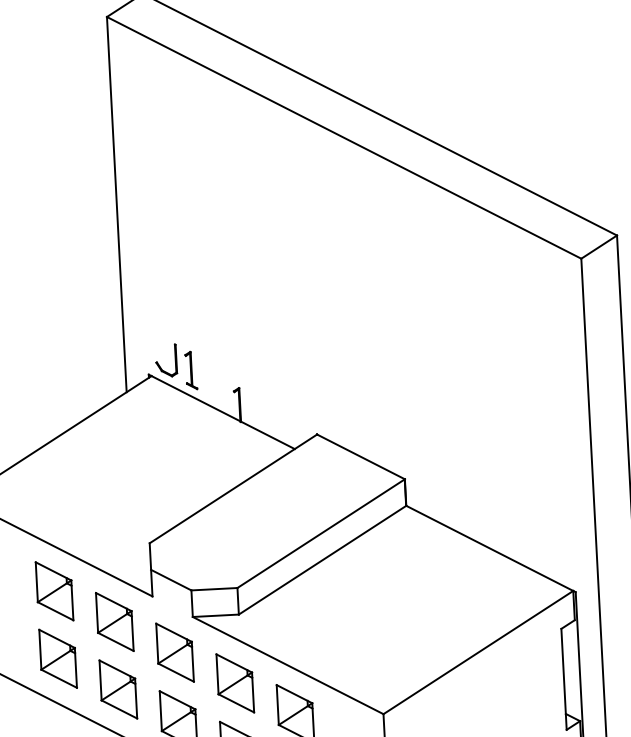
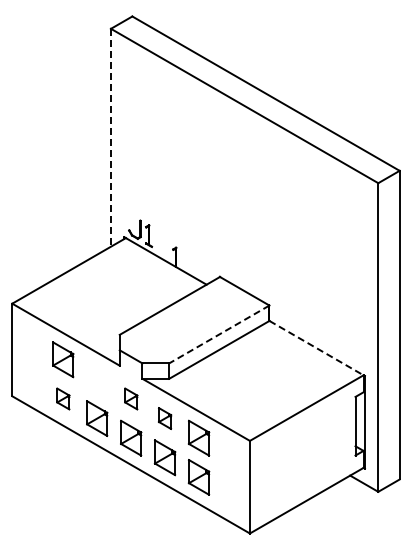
line: (115, 204) -> (110, 137), solid -> dashed
line: (321, 533) -> (219, 334), solid -> dashed
line: (489, 549) -> (316, 348), solid -> dashed
part: (115, 622) -> (97, 379), removed
part: (175, 651) -> (131, 398), size x0.6
part: (58, 657) -> (63, 398), size x0.6
part: (234, 683) -> (164, 418), size x0.6

